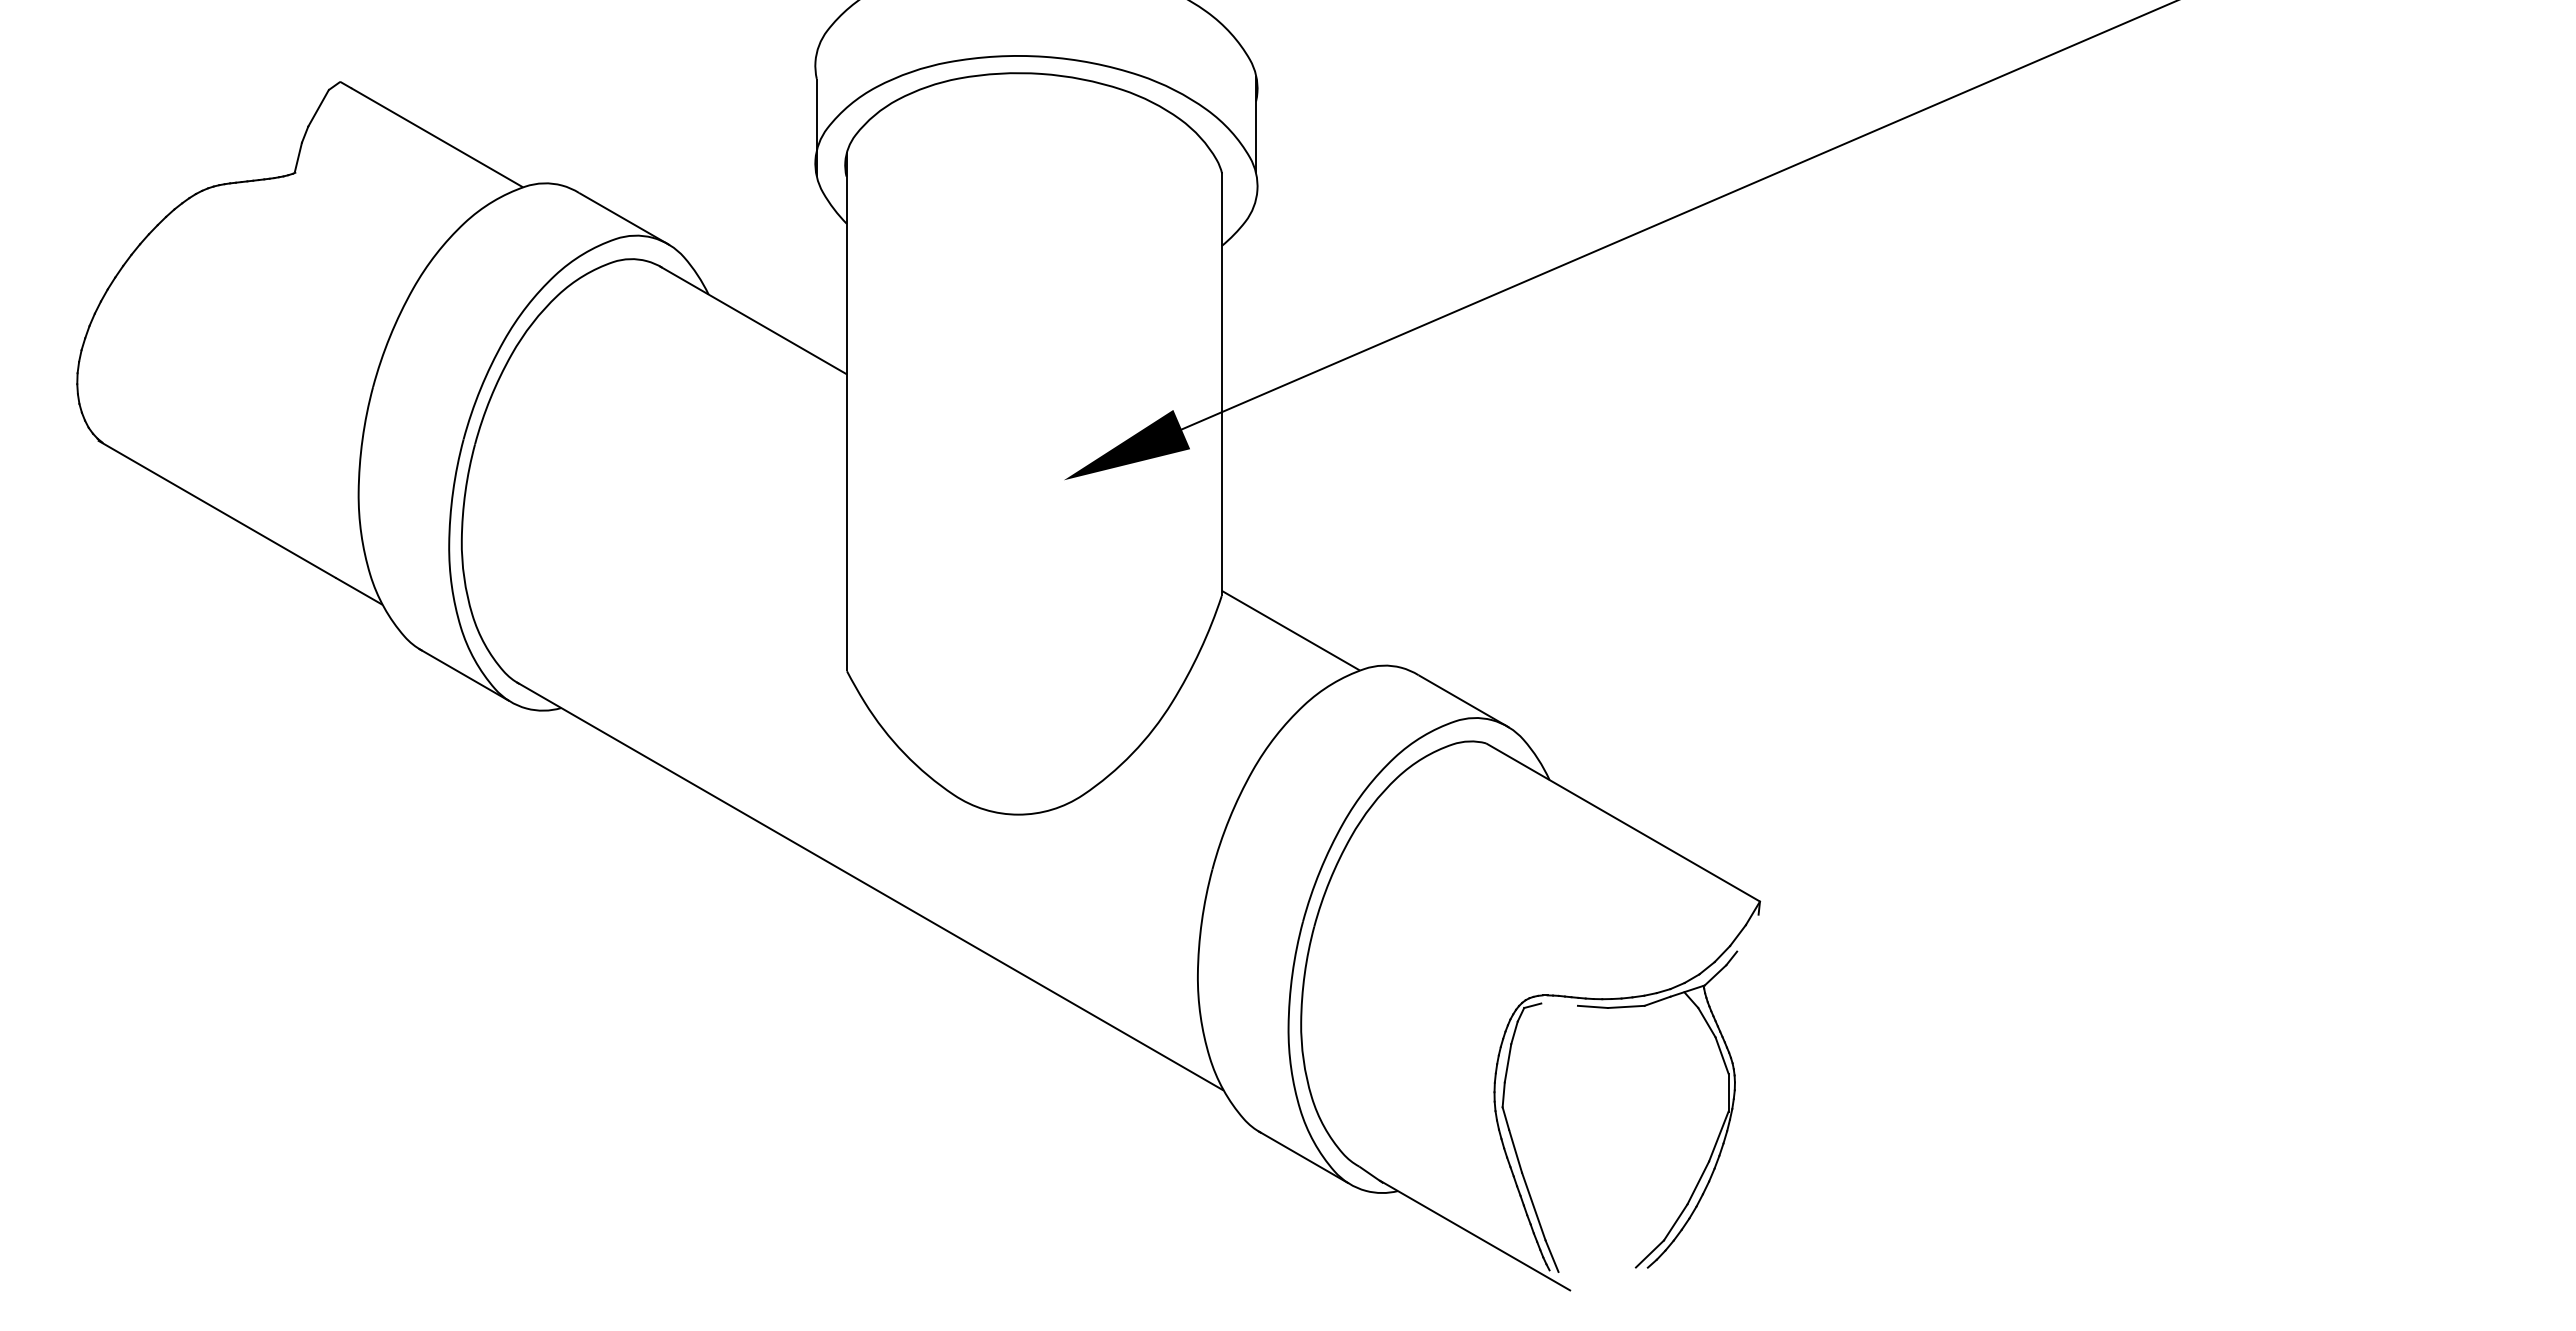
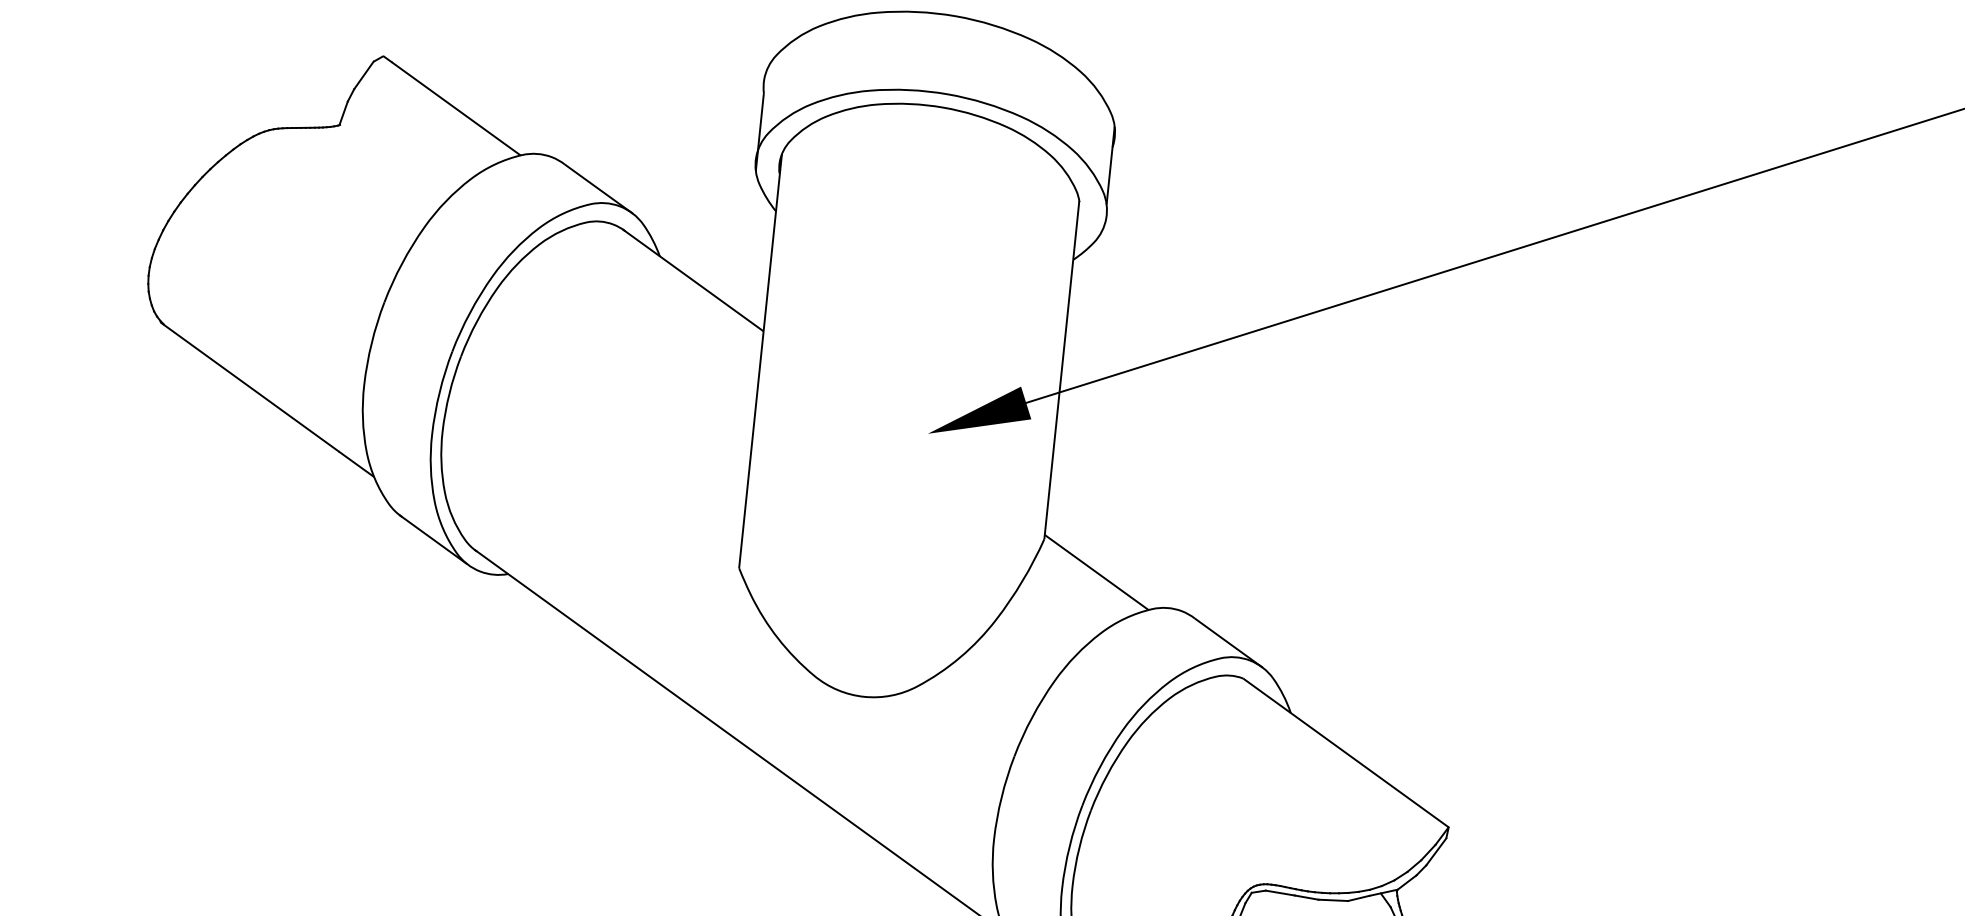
line: (1747, 933) -> (1436, 851), added
line: (1559, 1004) -> (1280, 892), added

